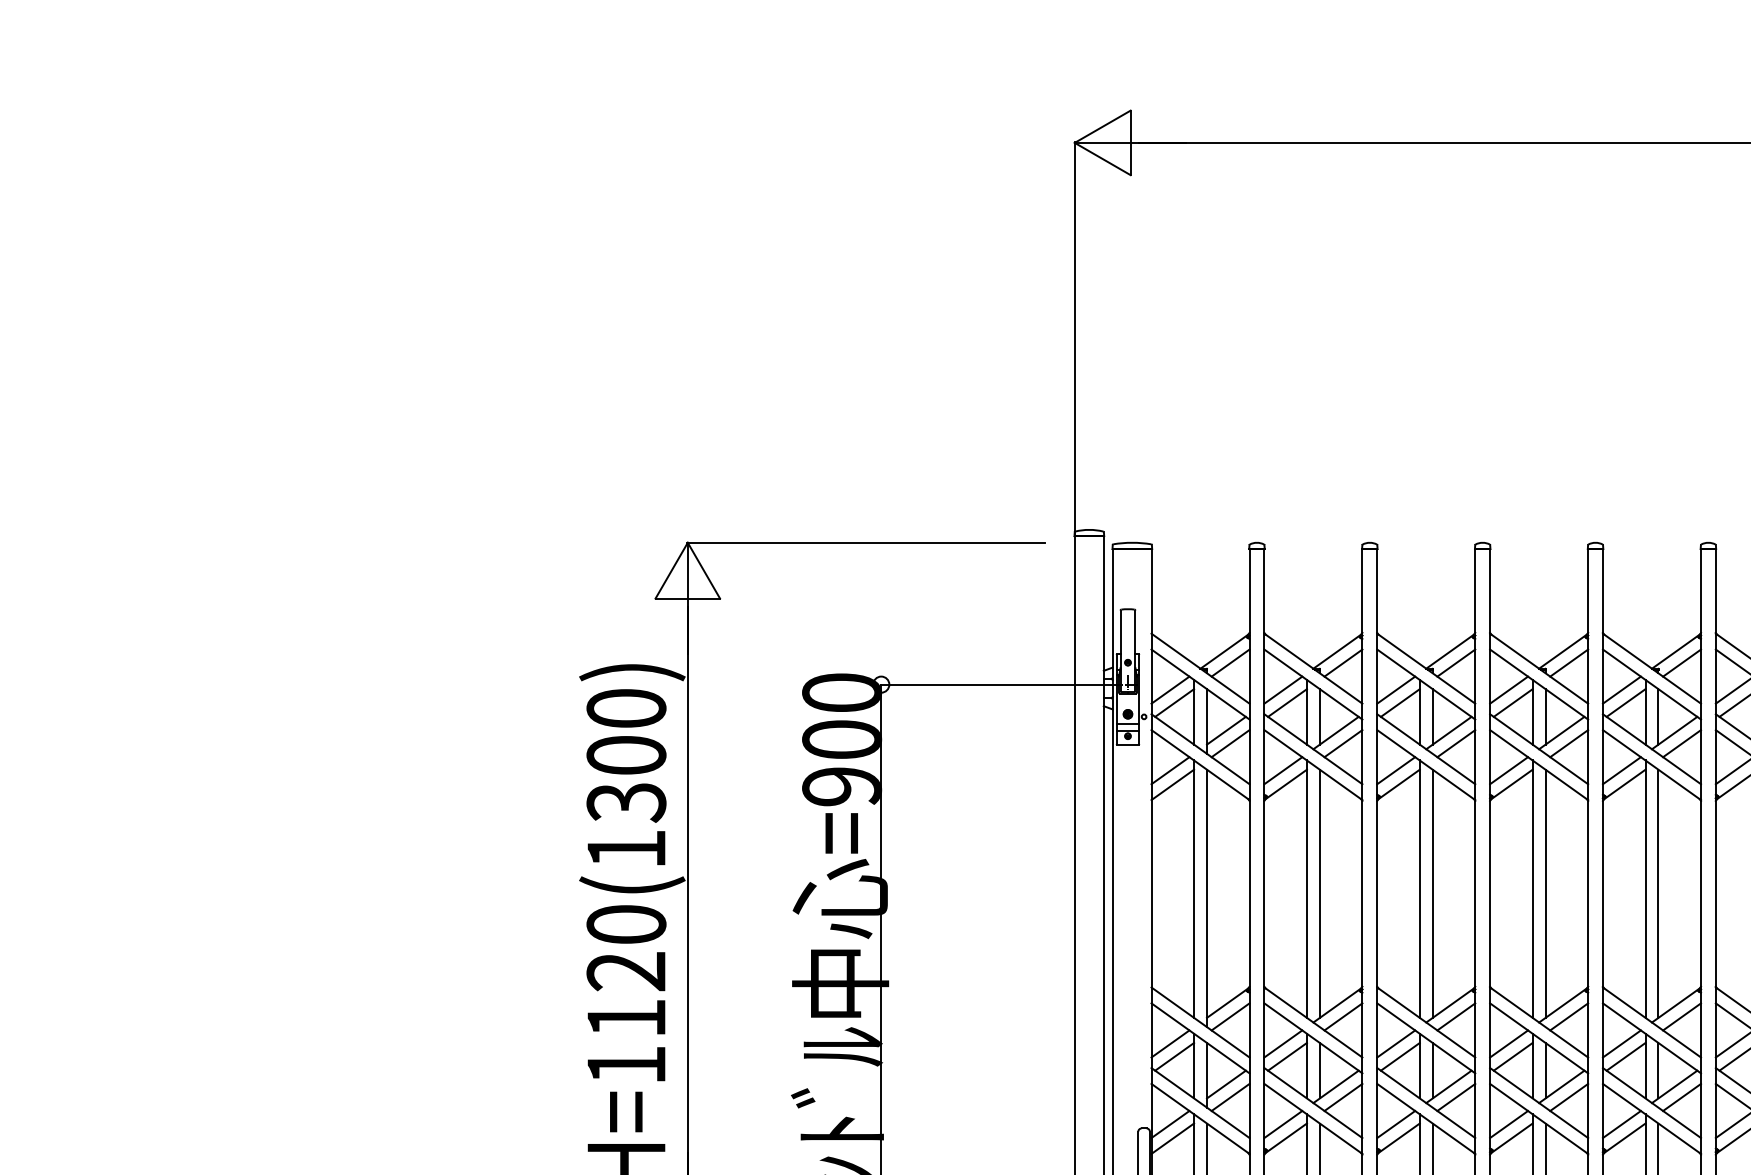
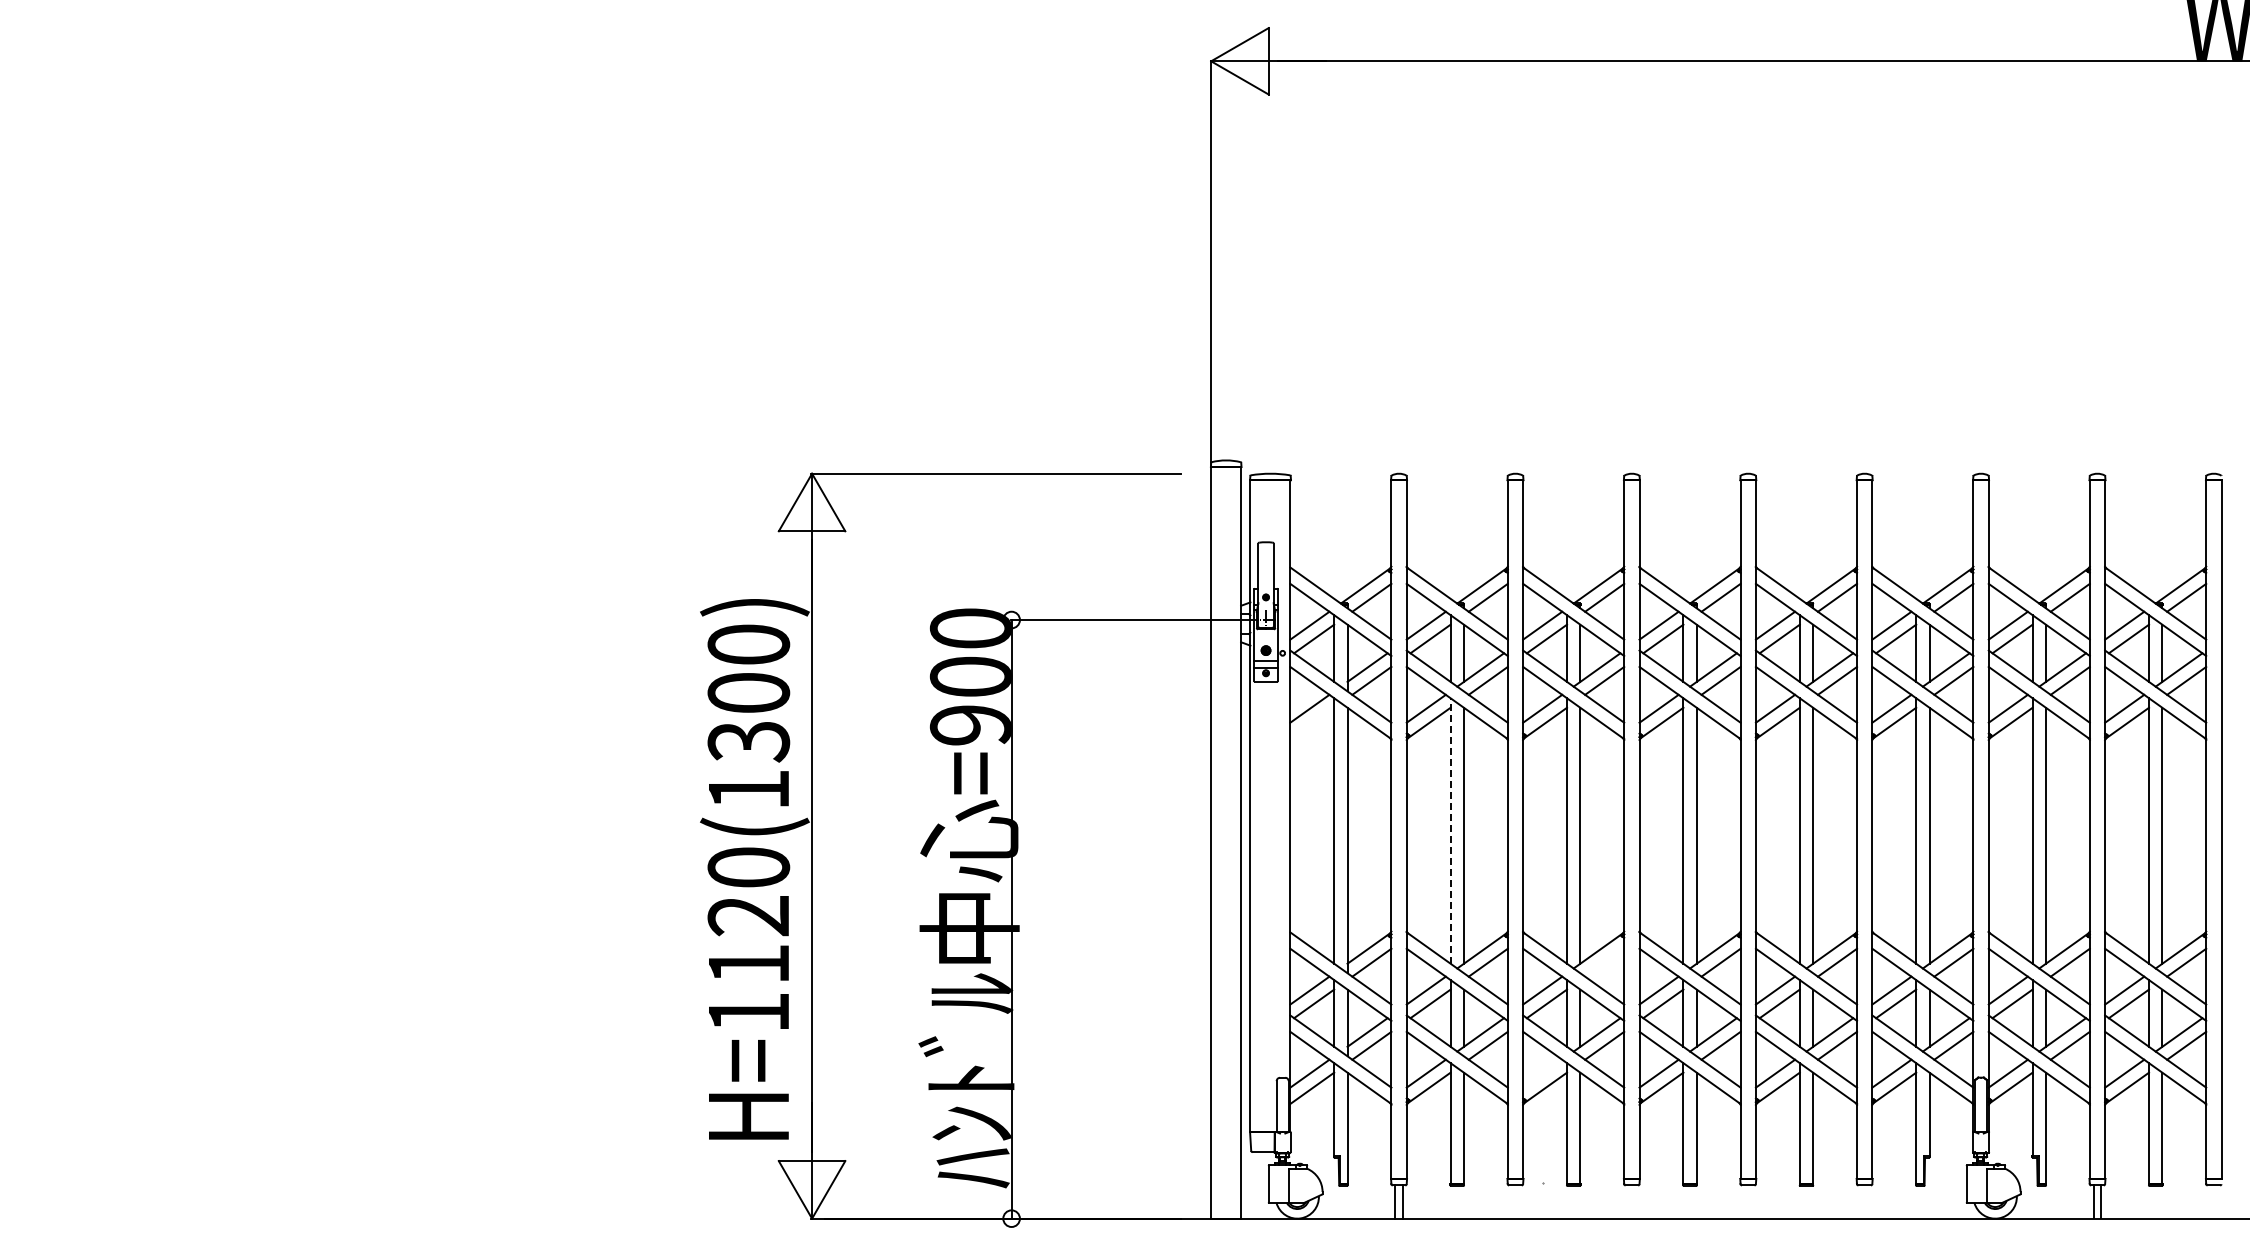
line: (1173, 784) -> (1312, 723), removed
line: (1306, 889) -> (1450, 831), solid -> dashed
line: (1456, 1016) -> (1604, 962), removed
line: (1396, 1124) -> (1542, 1073), removed

